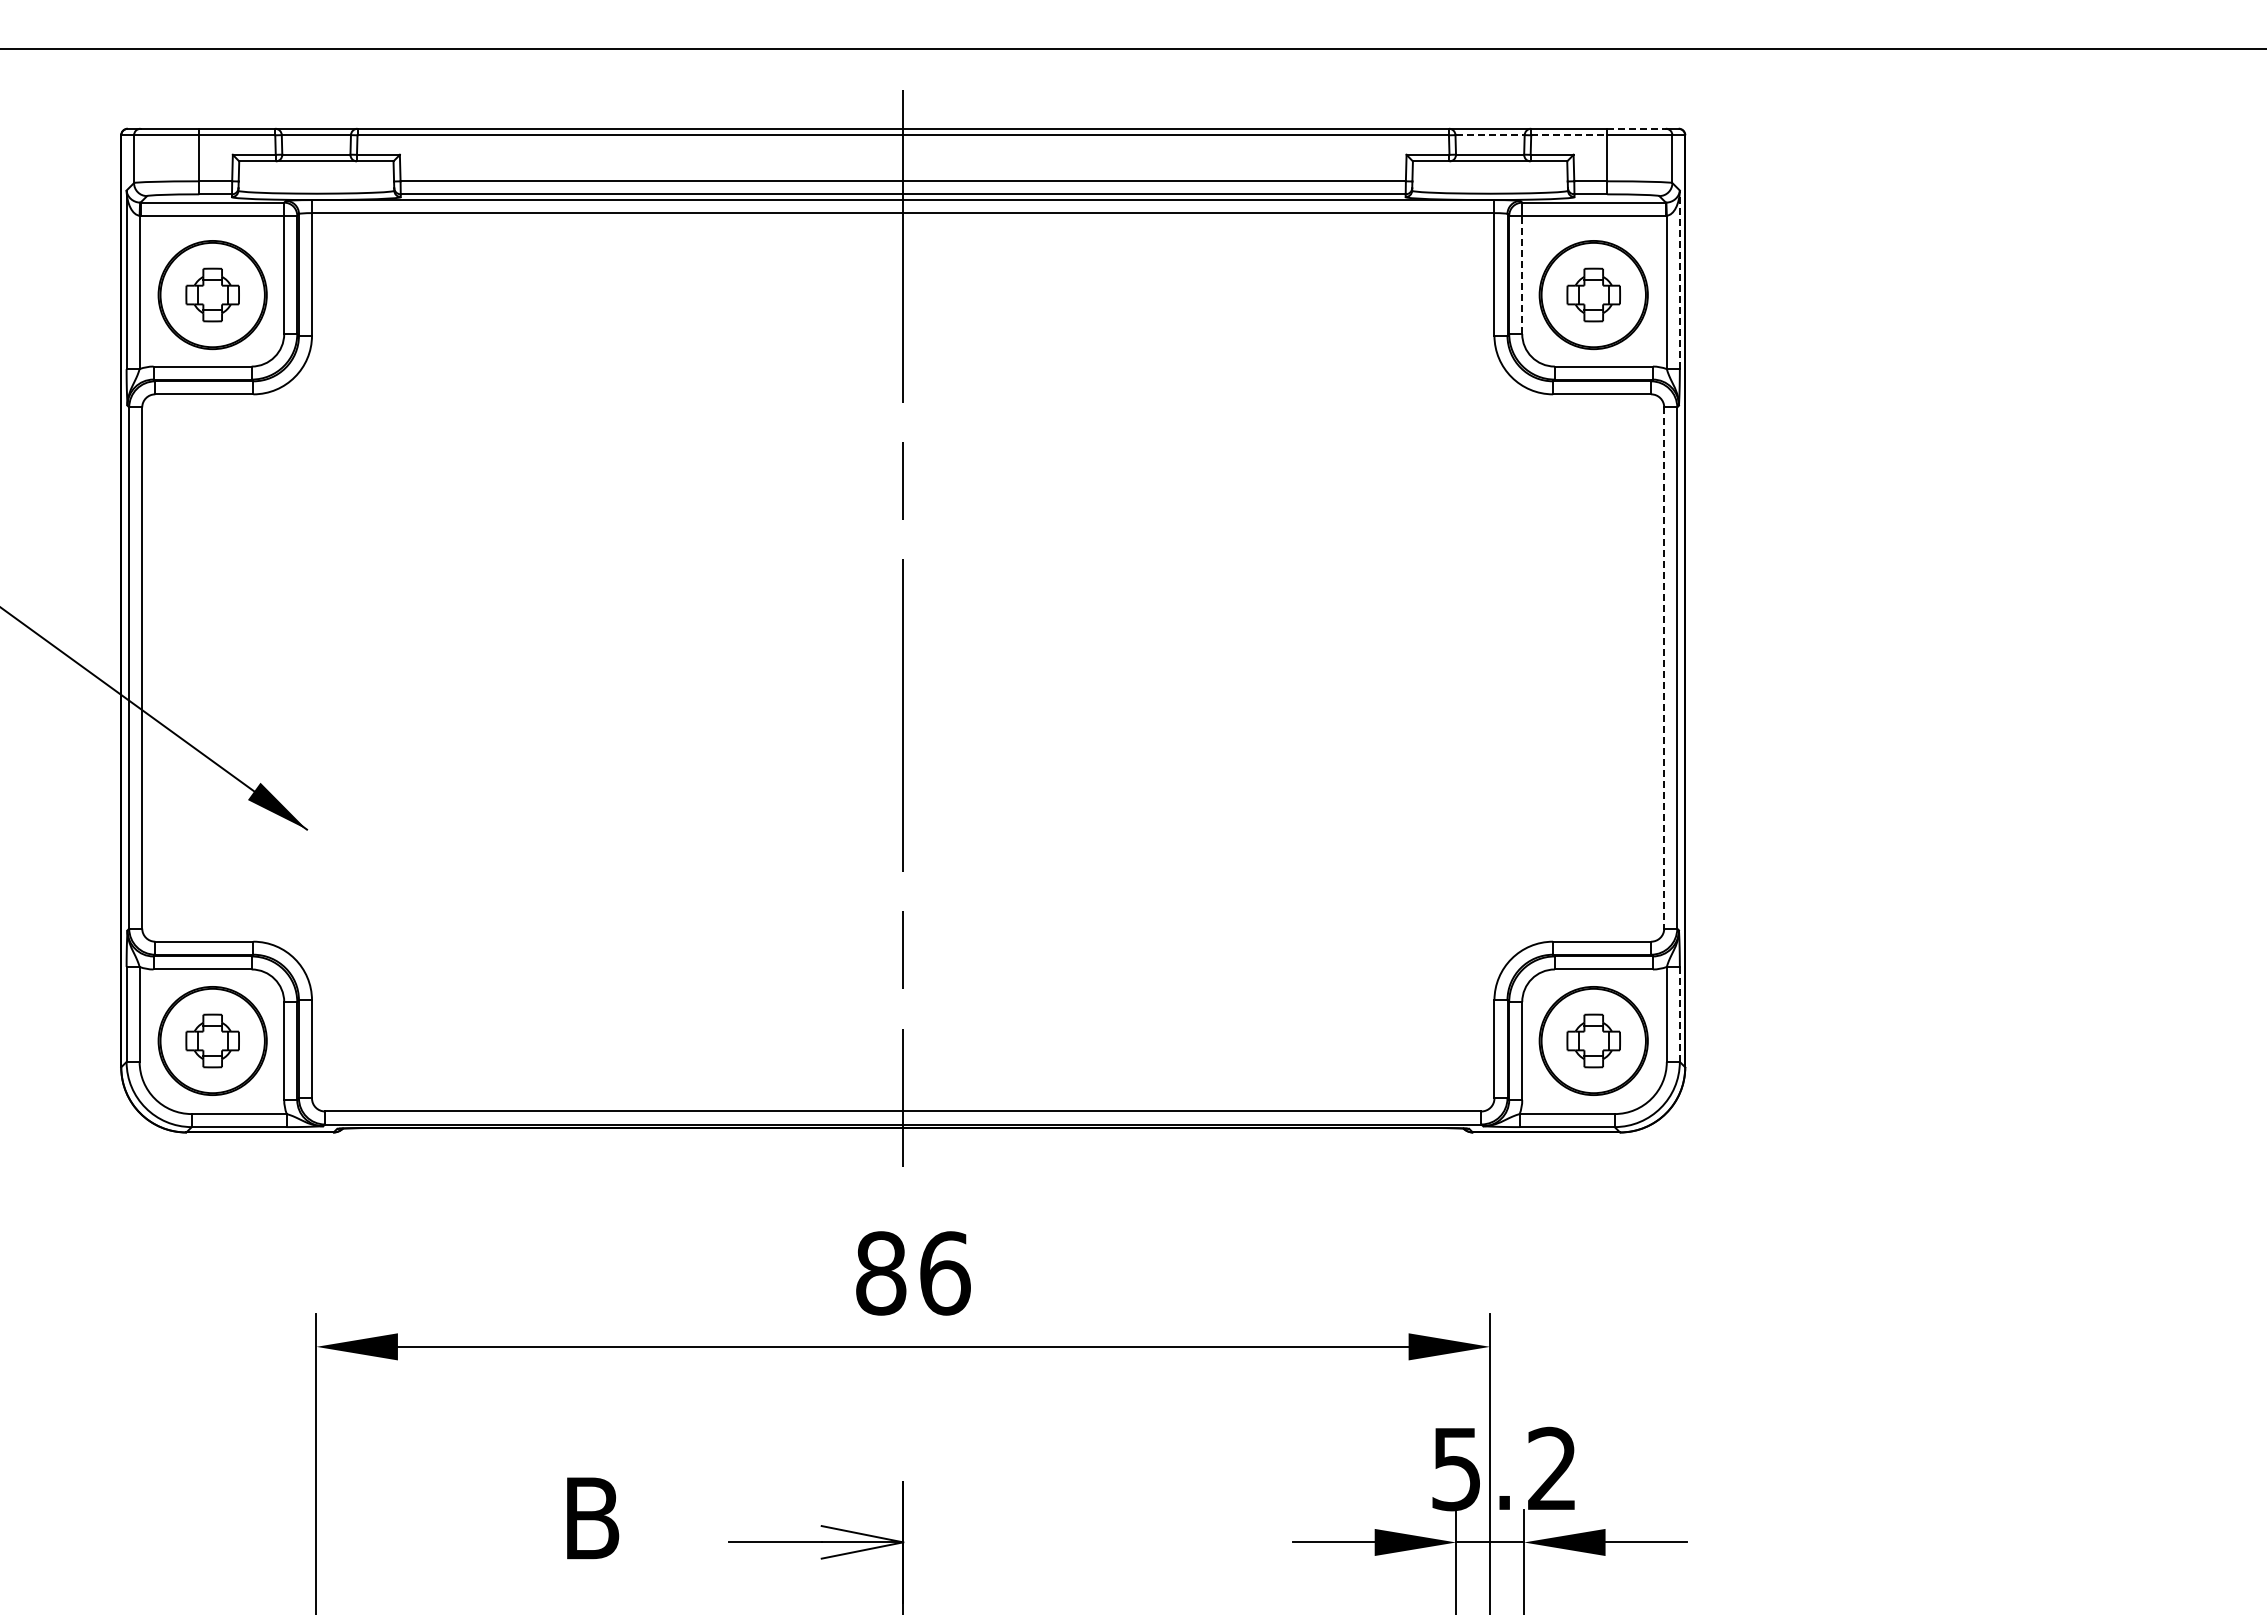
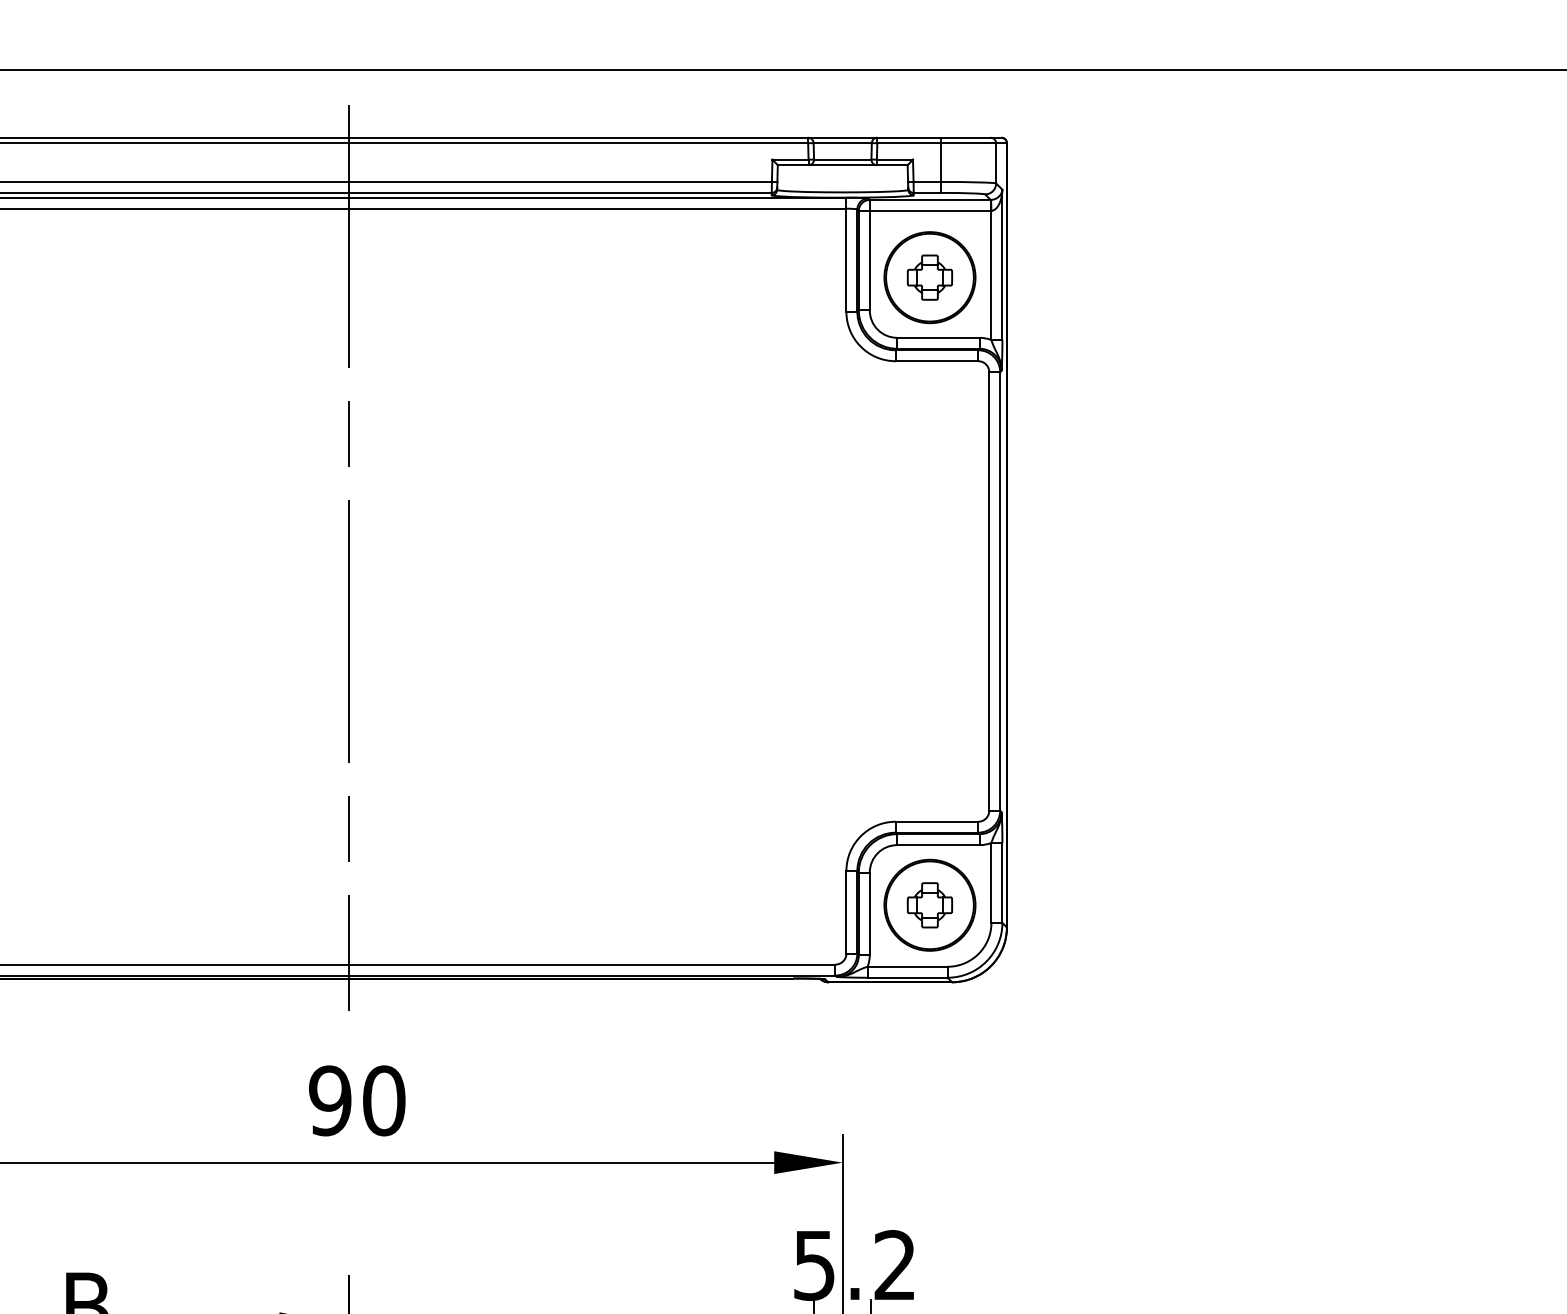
line: (1637, 128) -> (966, 137), dashed -> solid
line: (1490, 135) -> (843, 143), dashed -> solid
line: (1569, 135) -> (909, 143), dashed -> solid
line: (1522, 274) -> (870, 260), dashed -> solid
line: (1679, 279) -> (1002, 264), dashed -> solid
line: (1664, 668) -> (989, 591), dashed -> solid
line: (1679, 1014) -> (1002, 883), dashed -> solid
text: (912, 1273) -> (356, 1100), 86 -> 90

